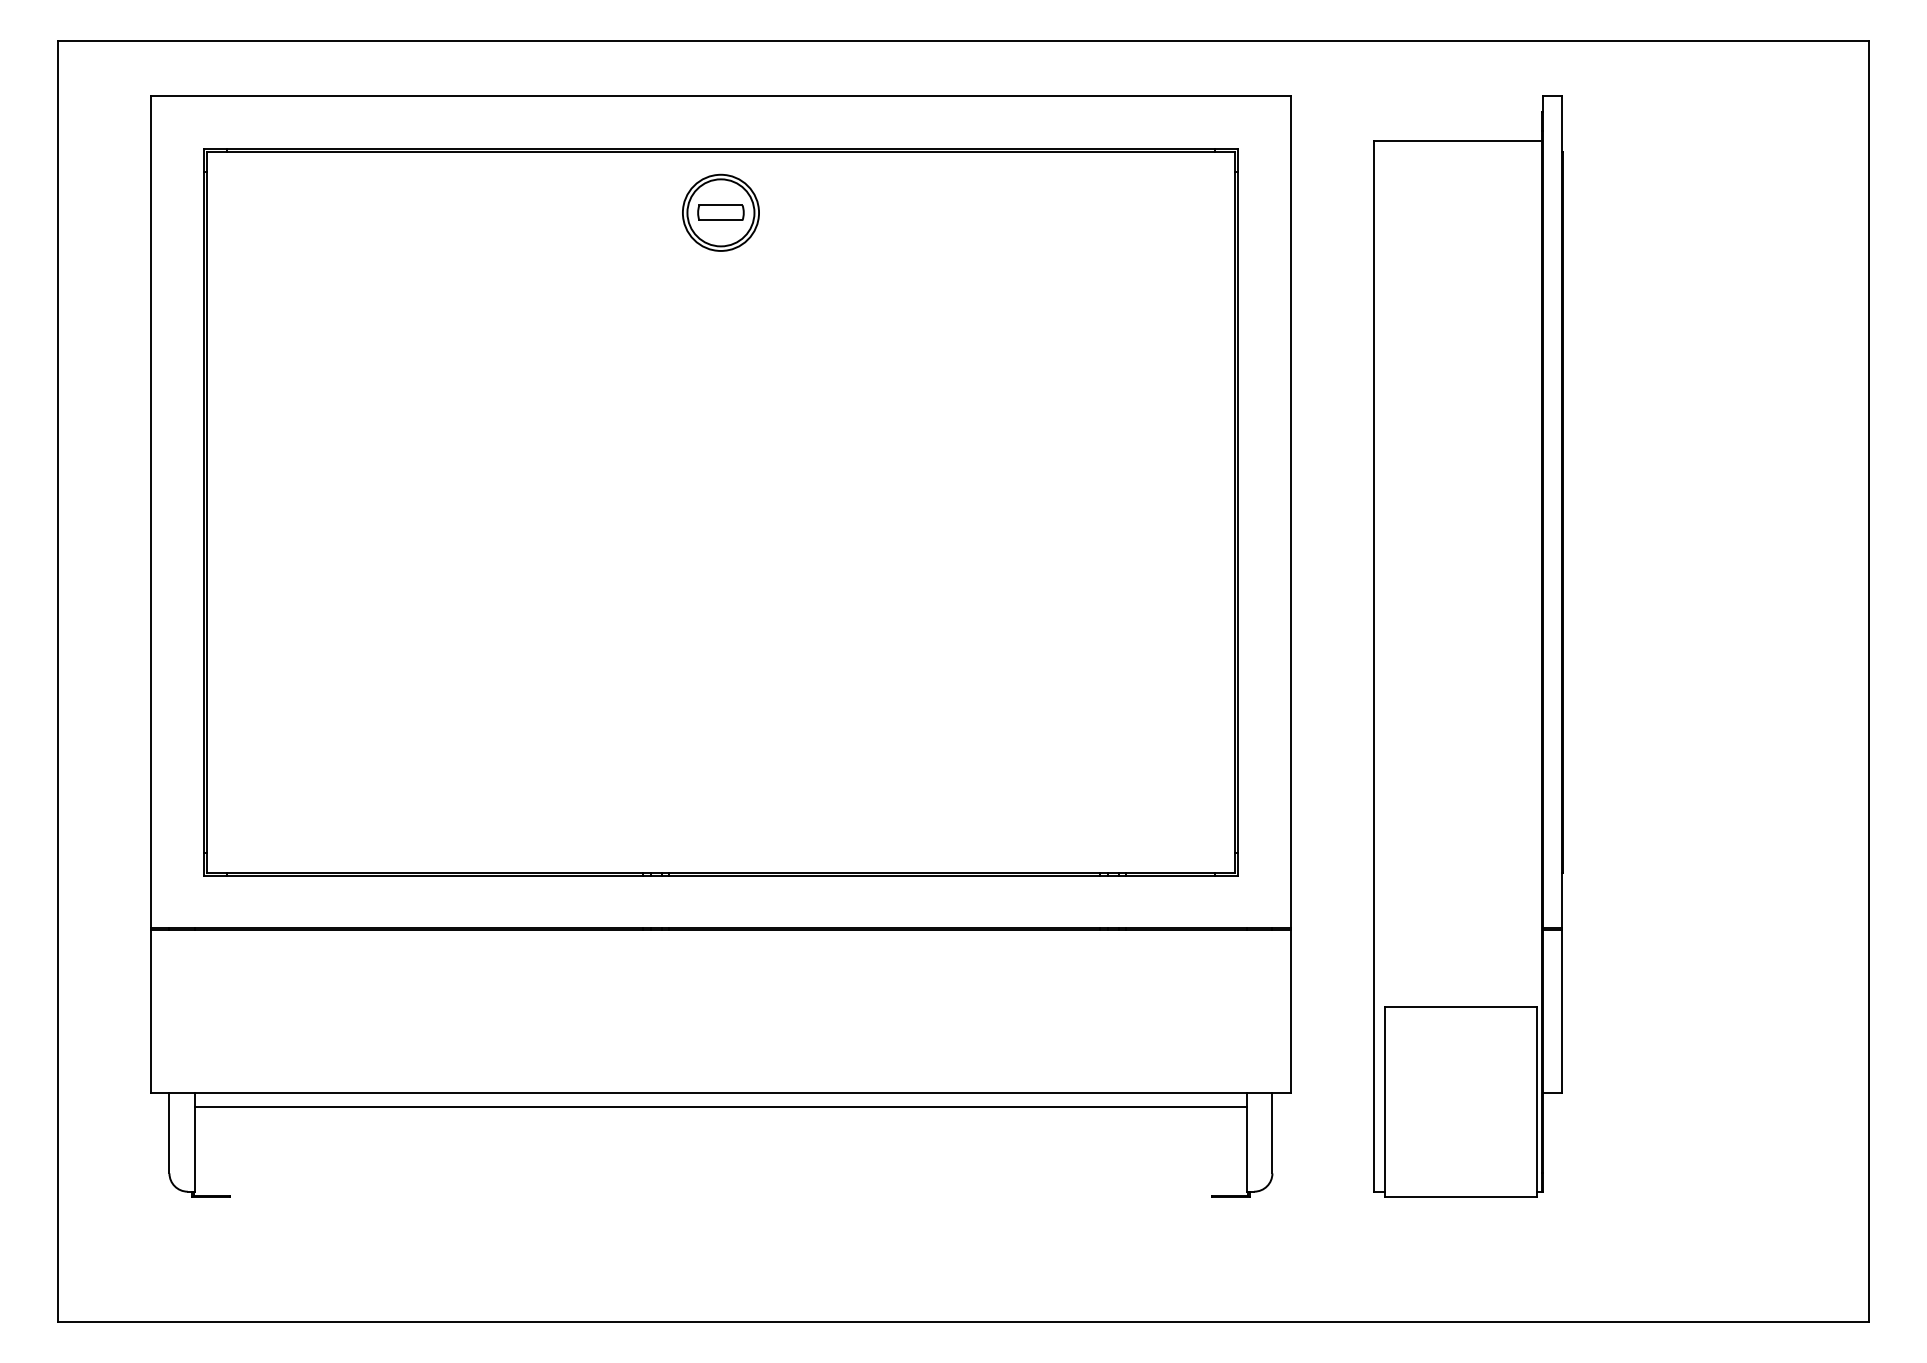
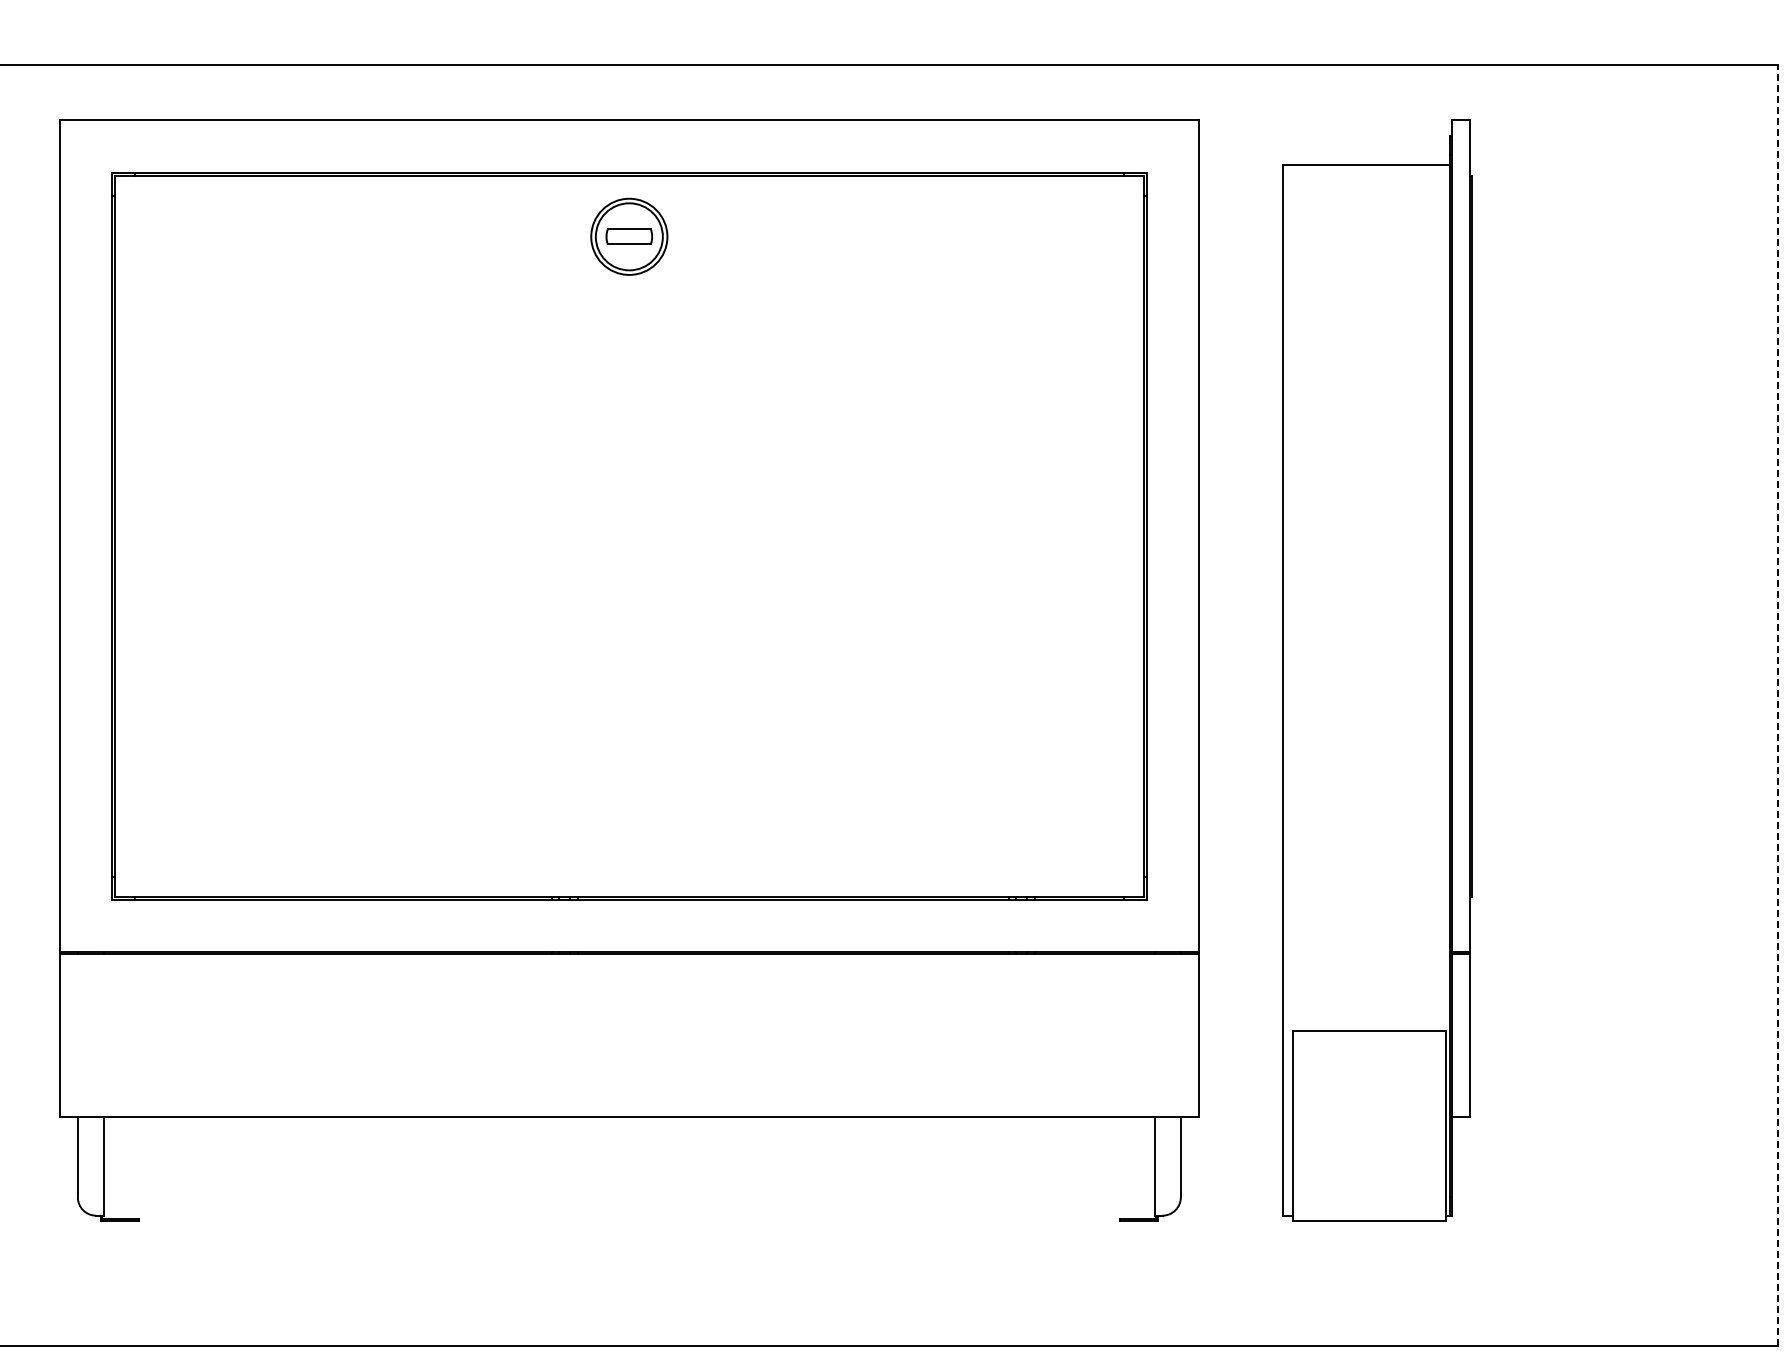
line: (1869, 681) -> (1777, 705), solid -> dashed
line: (720, 1107) -> (628, 1131), removed

